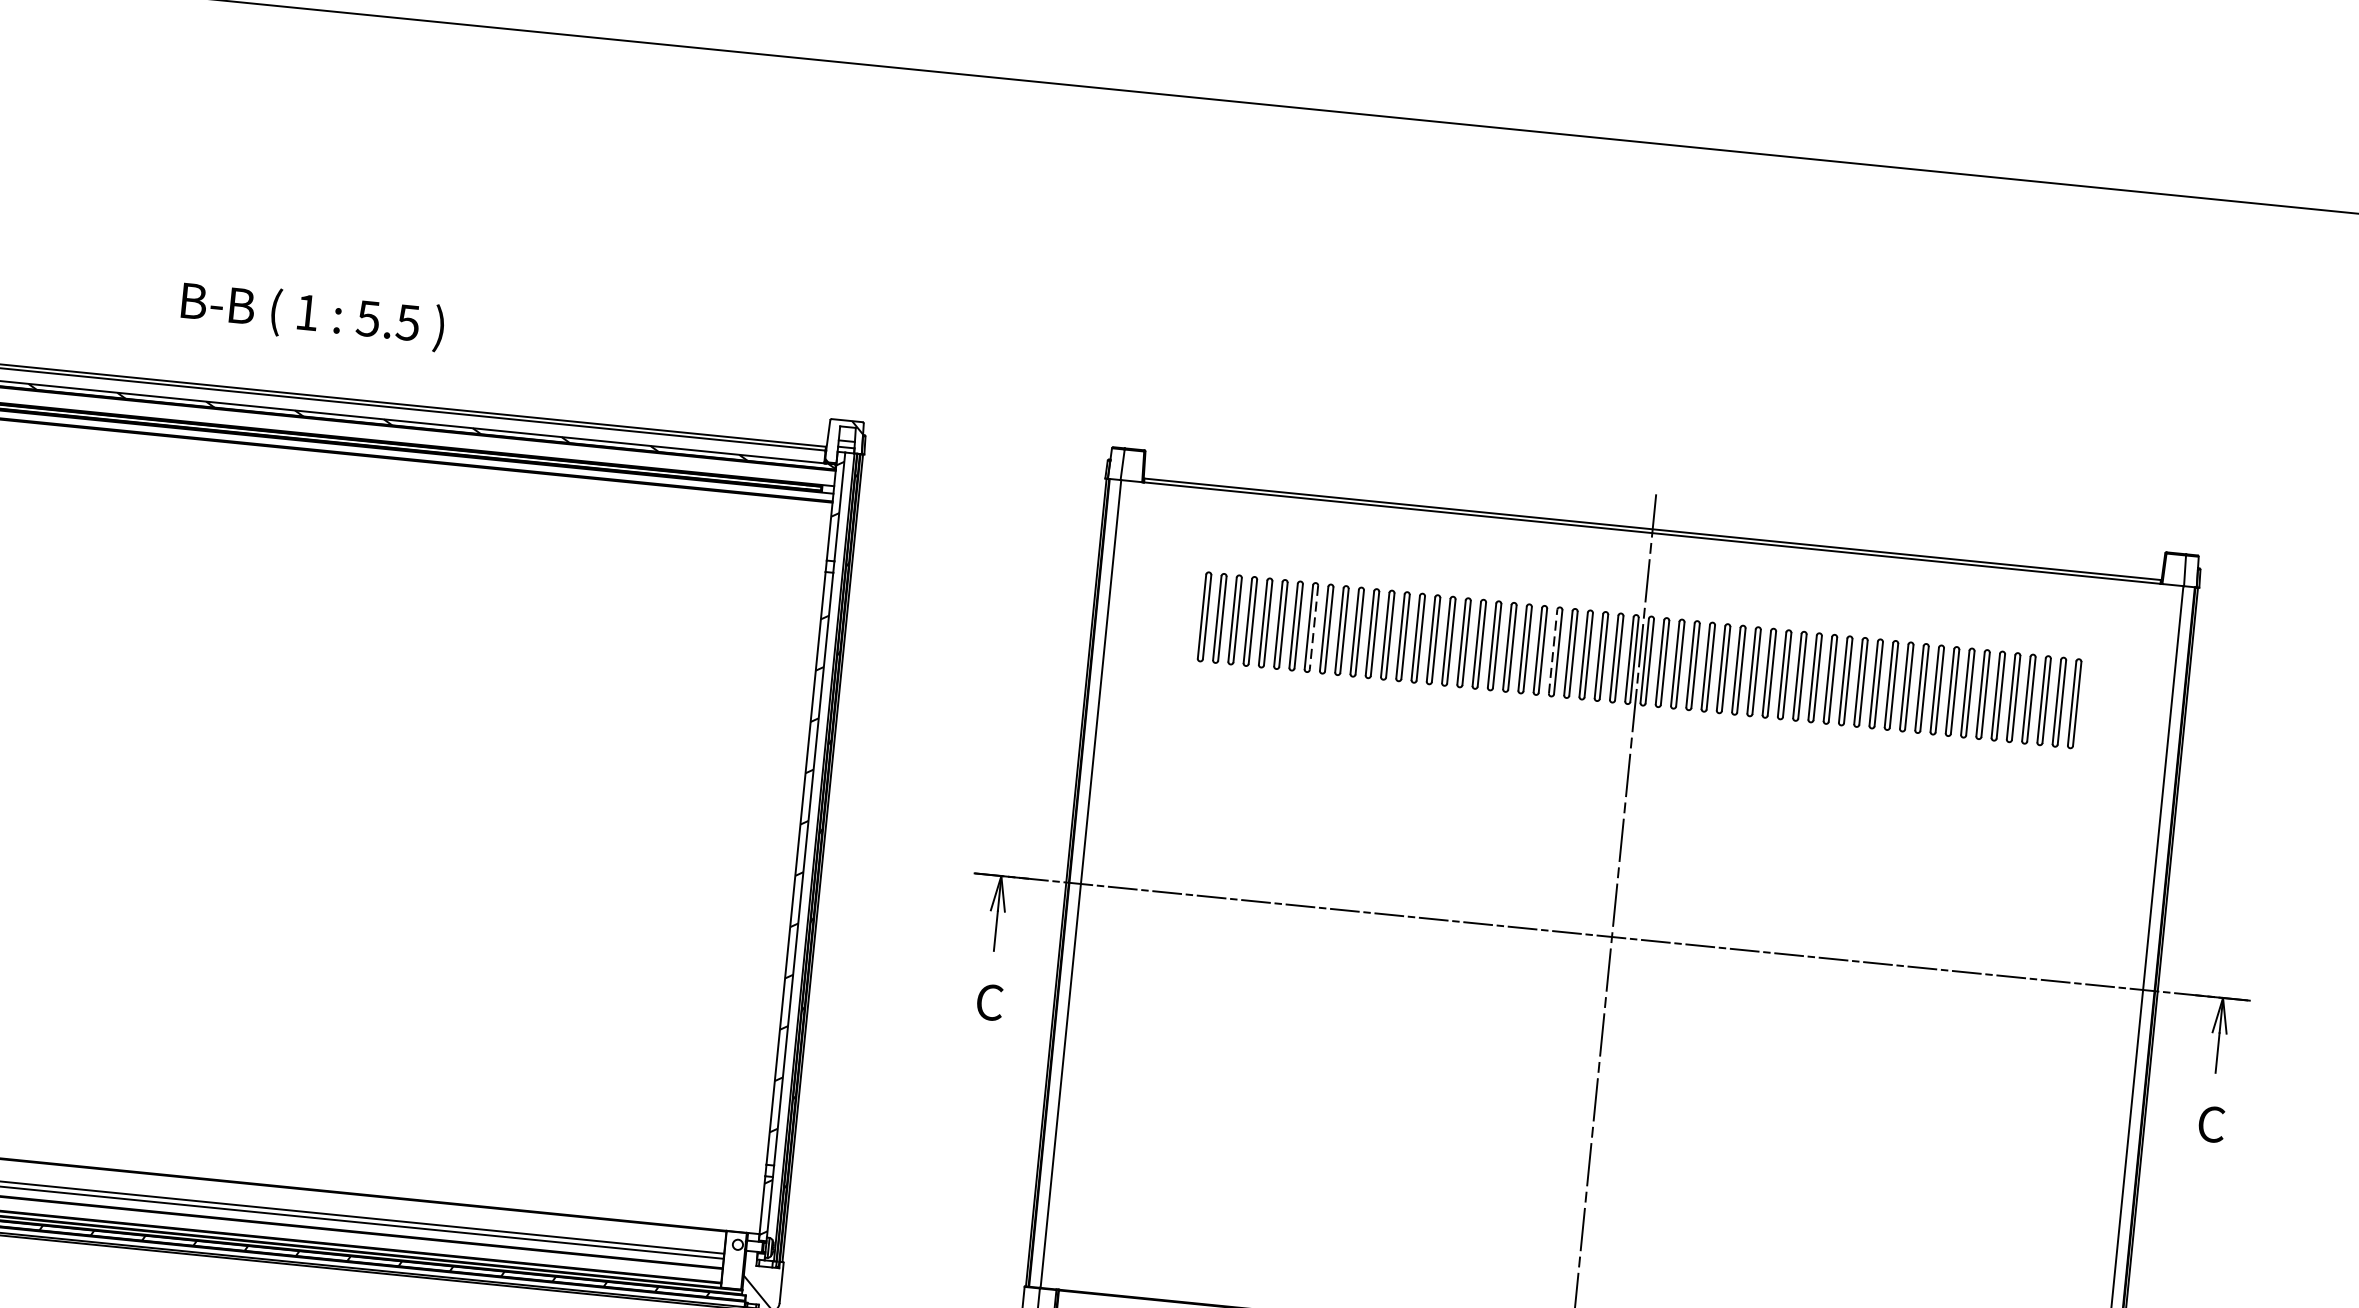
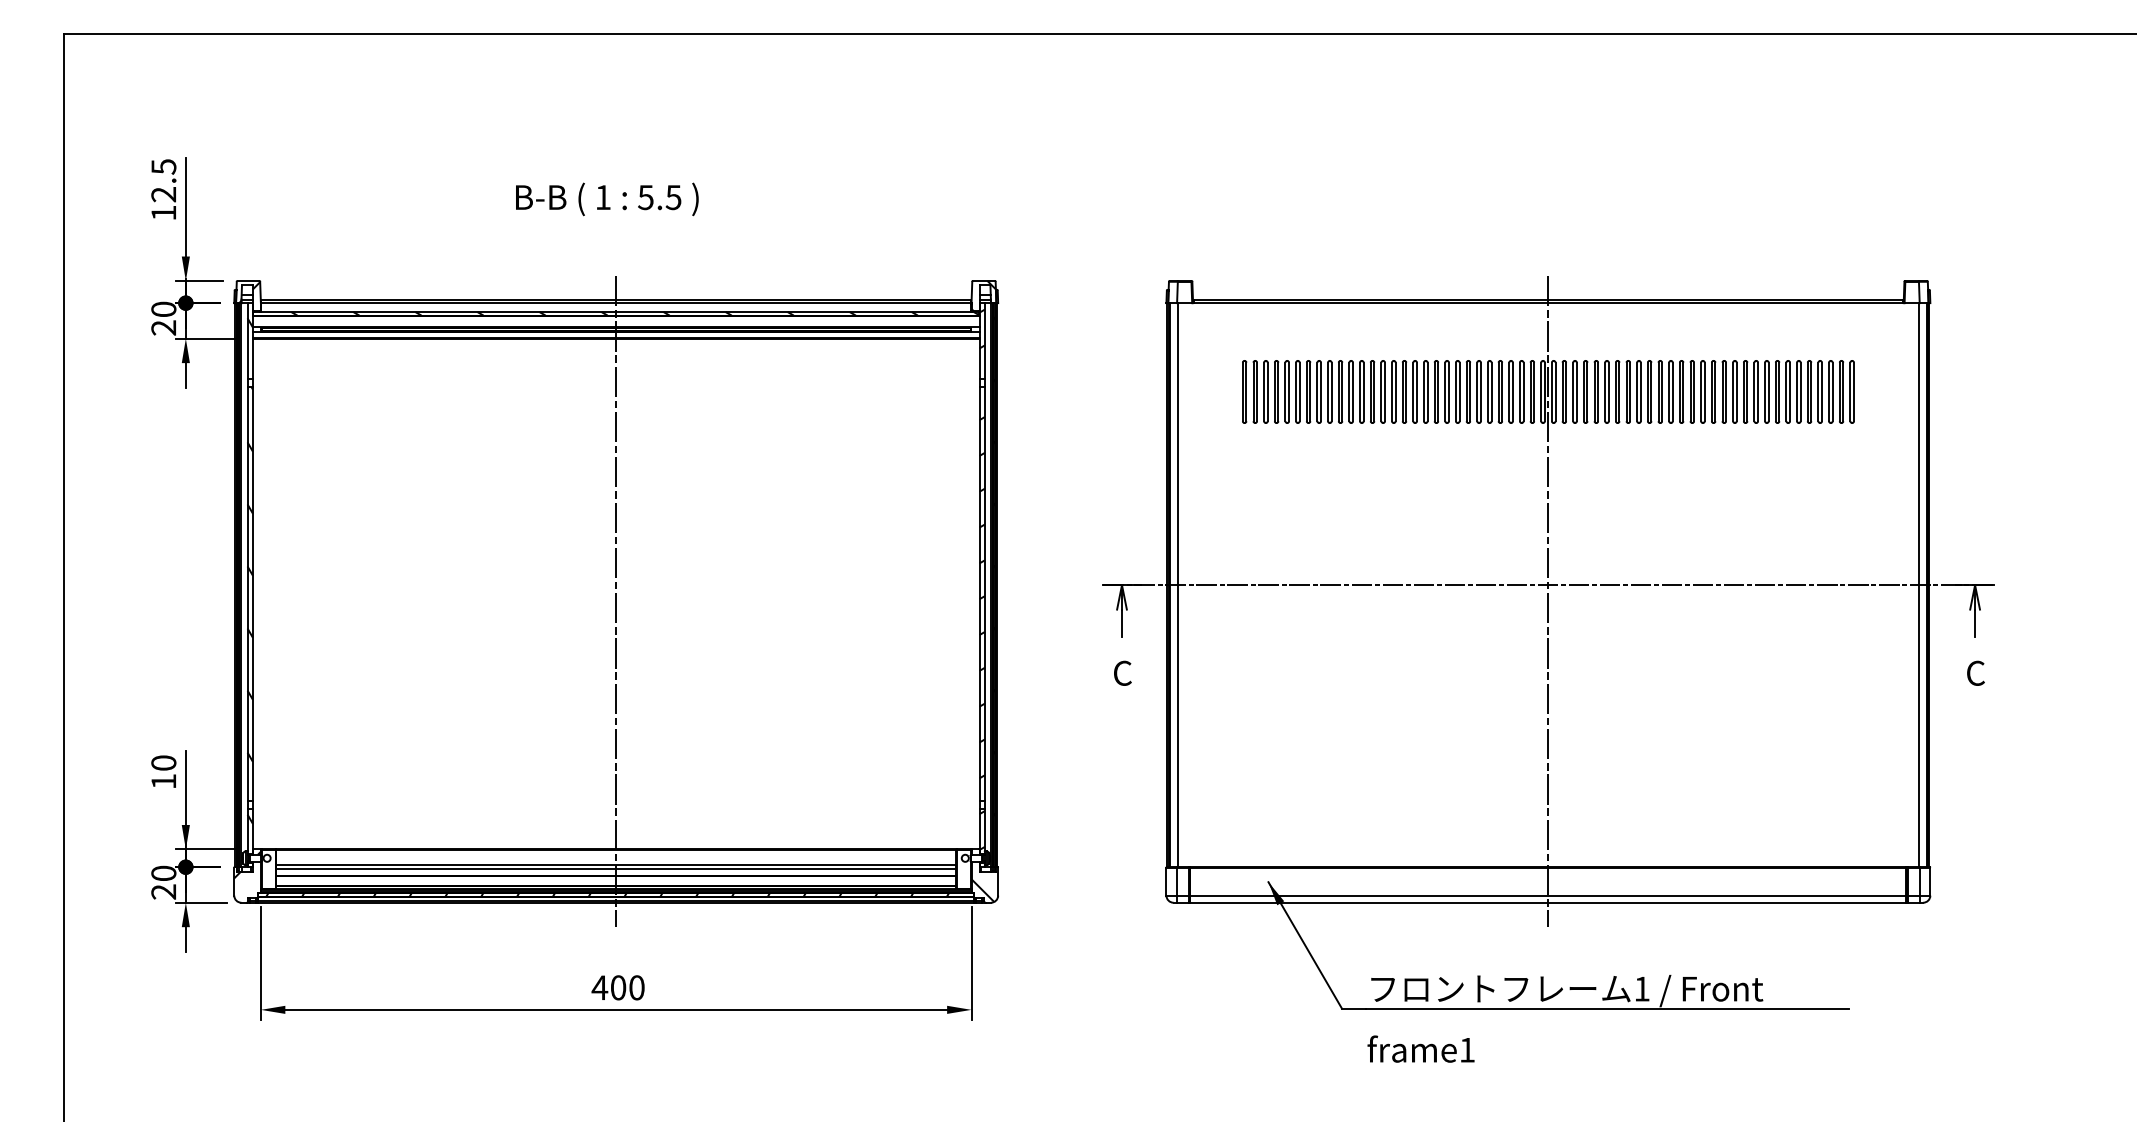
text: (313, 316) -> (607, 199), moved
line: (1314, 628) -> (1321, 392), dashed -> solid
line: (1552, 650) -> (1487, 391), dashed -> solid
line: (275, 827) -> (616, 601), added

